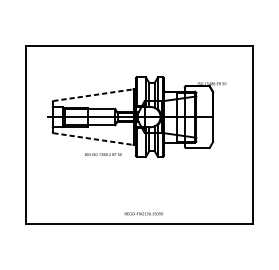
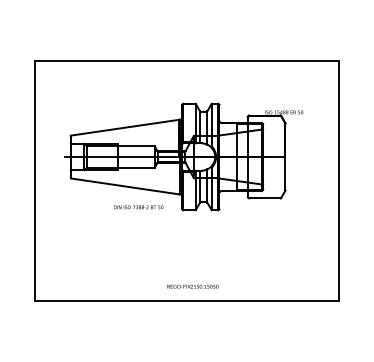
line: (93, 95) -> (125, 127), dashed -> solid
line: (93, 139) -> (125, 186), dashed -> solid

